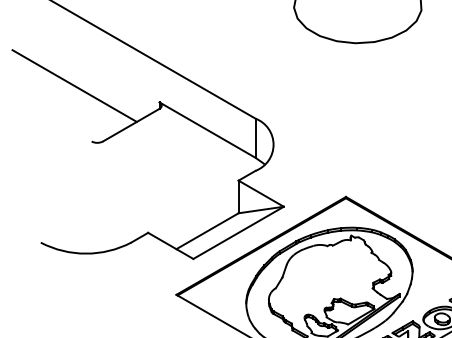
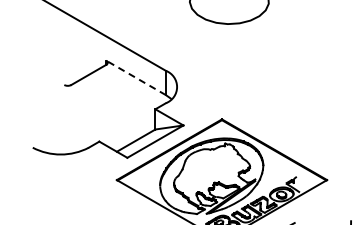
line: (74, 85) -> (53, 50), removed
line: (206, 129) -> (135, 77), solid -> dashed

